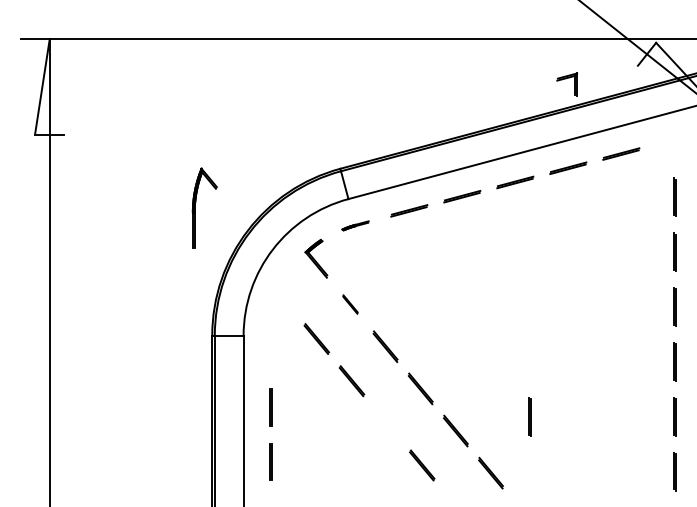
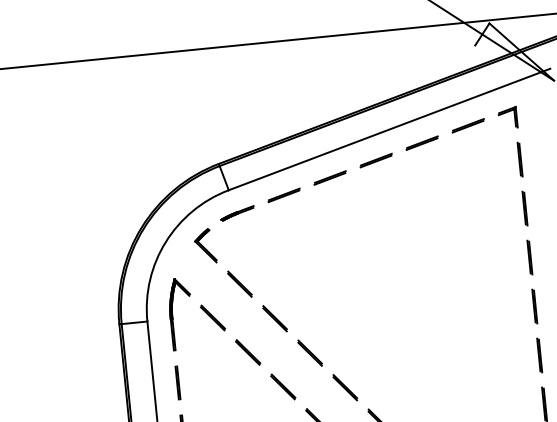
part: (567, 84) -> (508, 117), moved
part: (195, 207) -> (172, 314), moved
part: (355, 225) -> (237, 213), size x1.43
part: (350, 304) -> (239, 284), size x1.67
line: (529, 416) -> (409, 368), removed
line: (387, 423) -> (283, 387), added

